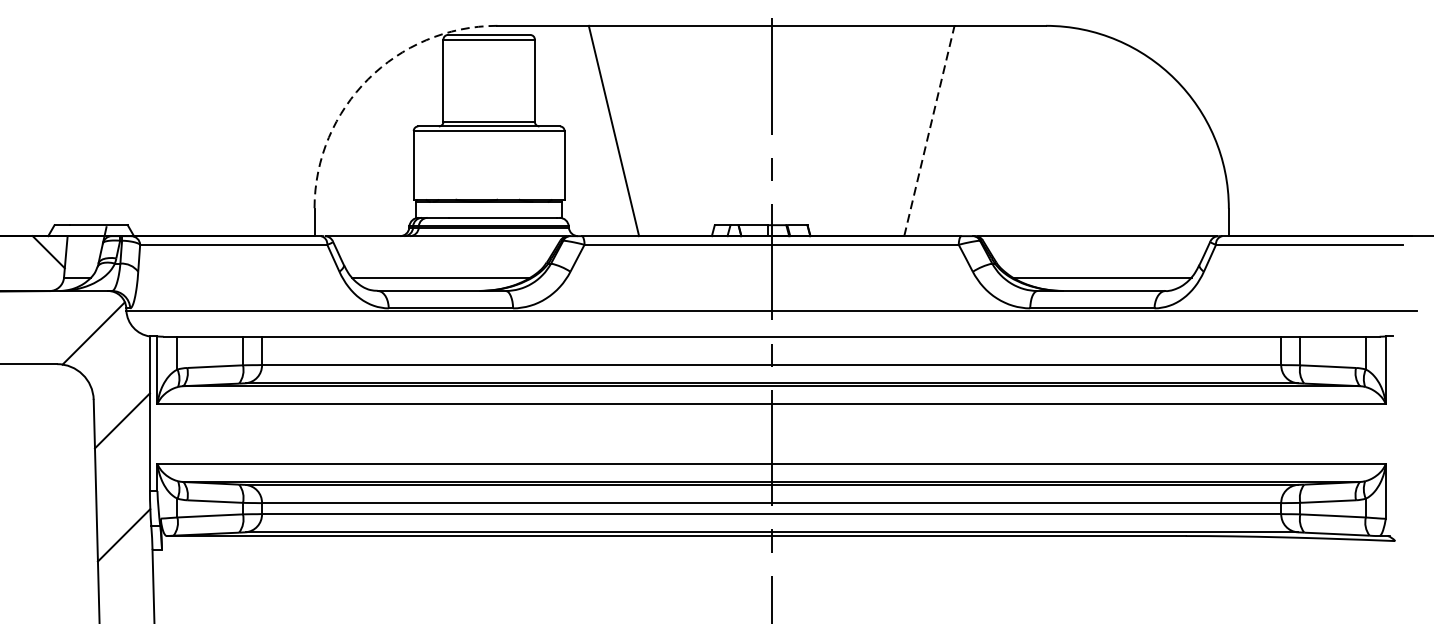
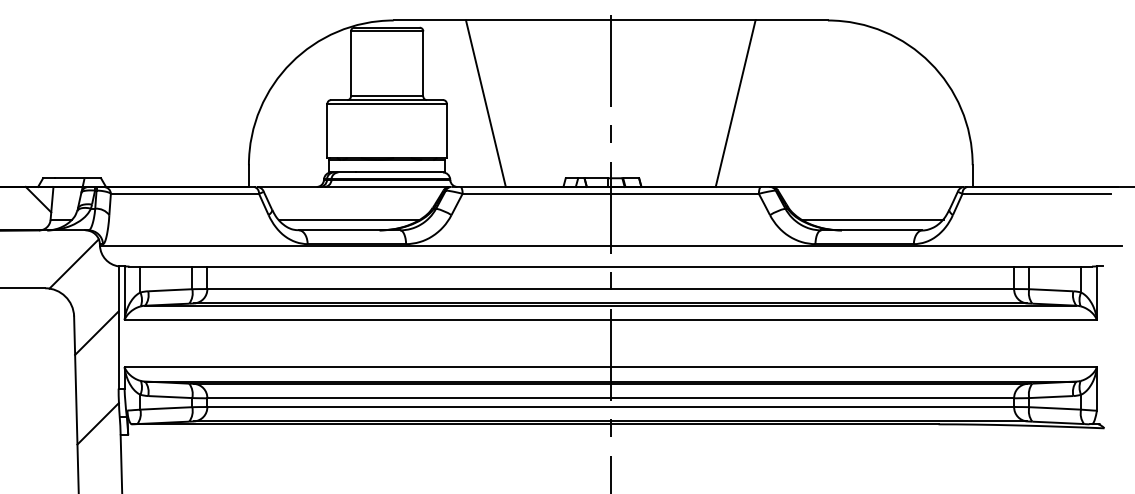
arc: (368, 78) -> (291, 62), dashed -> solid
line: (929, 130) -> (735, 103), dashed -> solid

